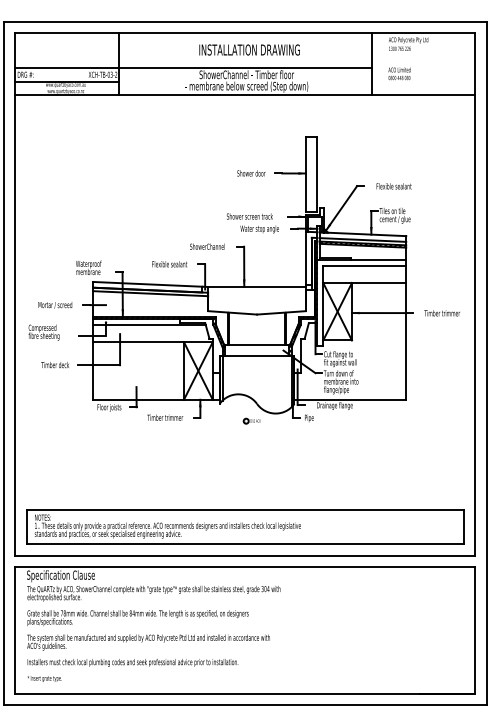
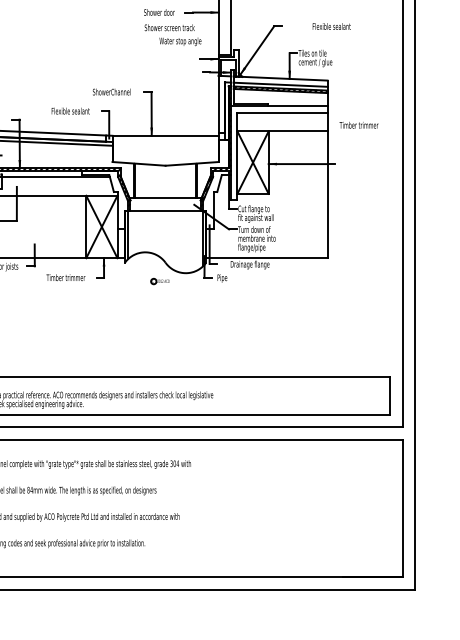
text: (393, 186) -> (331, 26), moved
text: (252, 223) -> (172, 35), moved
text: (441, 313) -> (358, 125), moved

